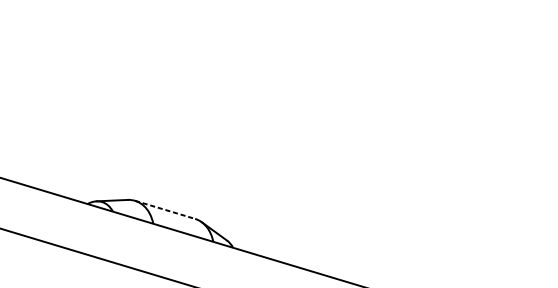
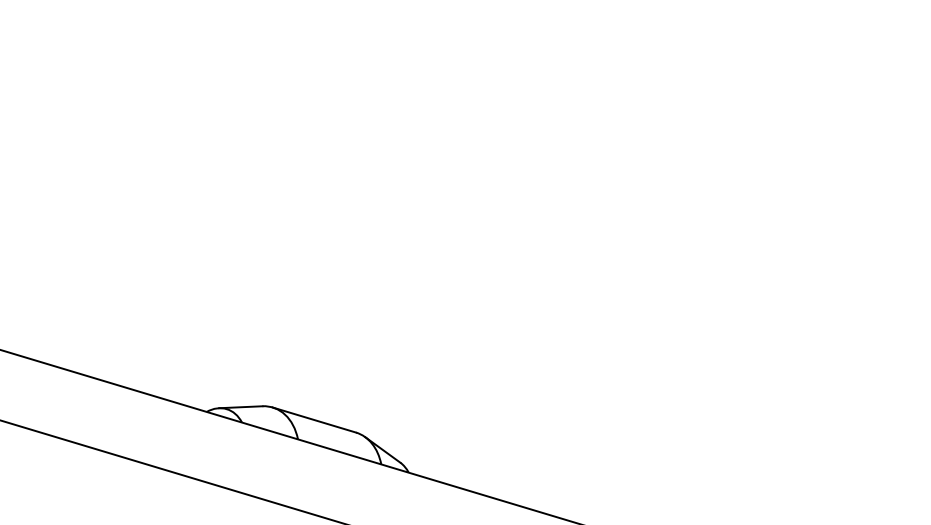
line: (165, 210) -> (314, 420), dashed -> solid

